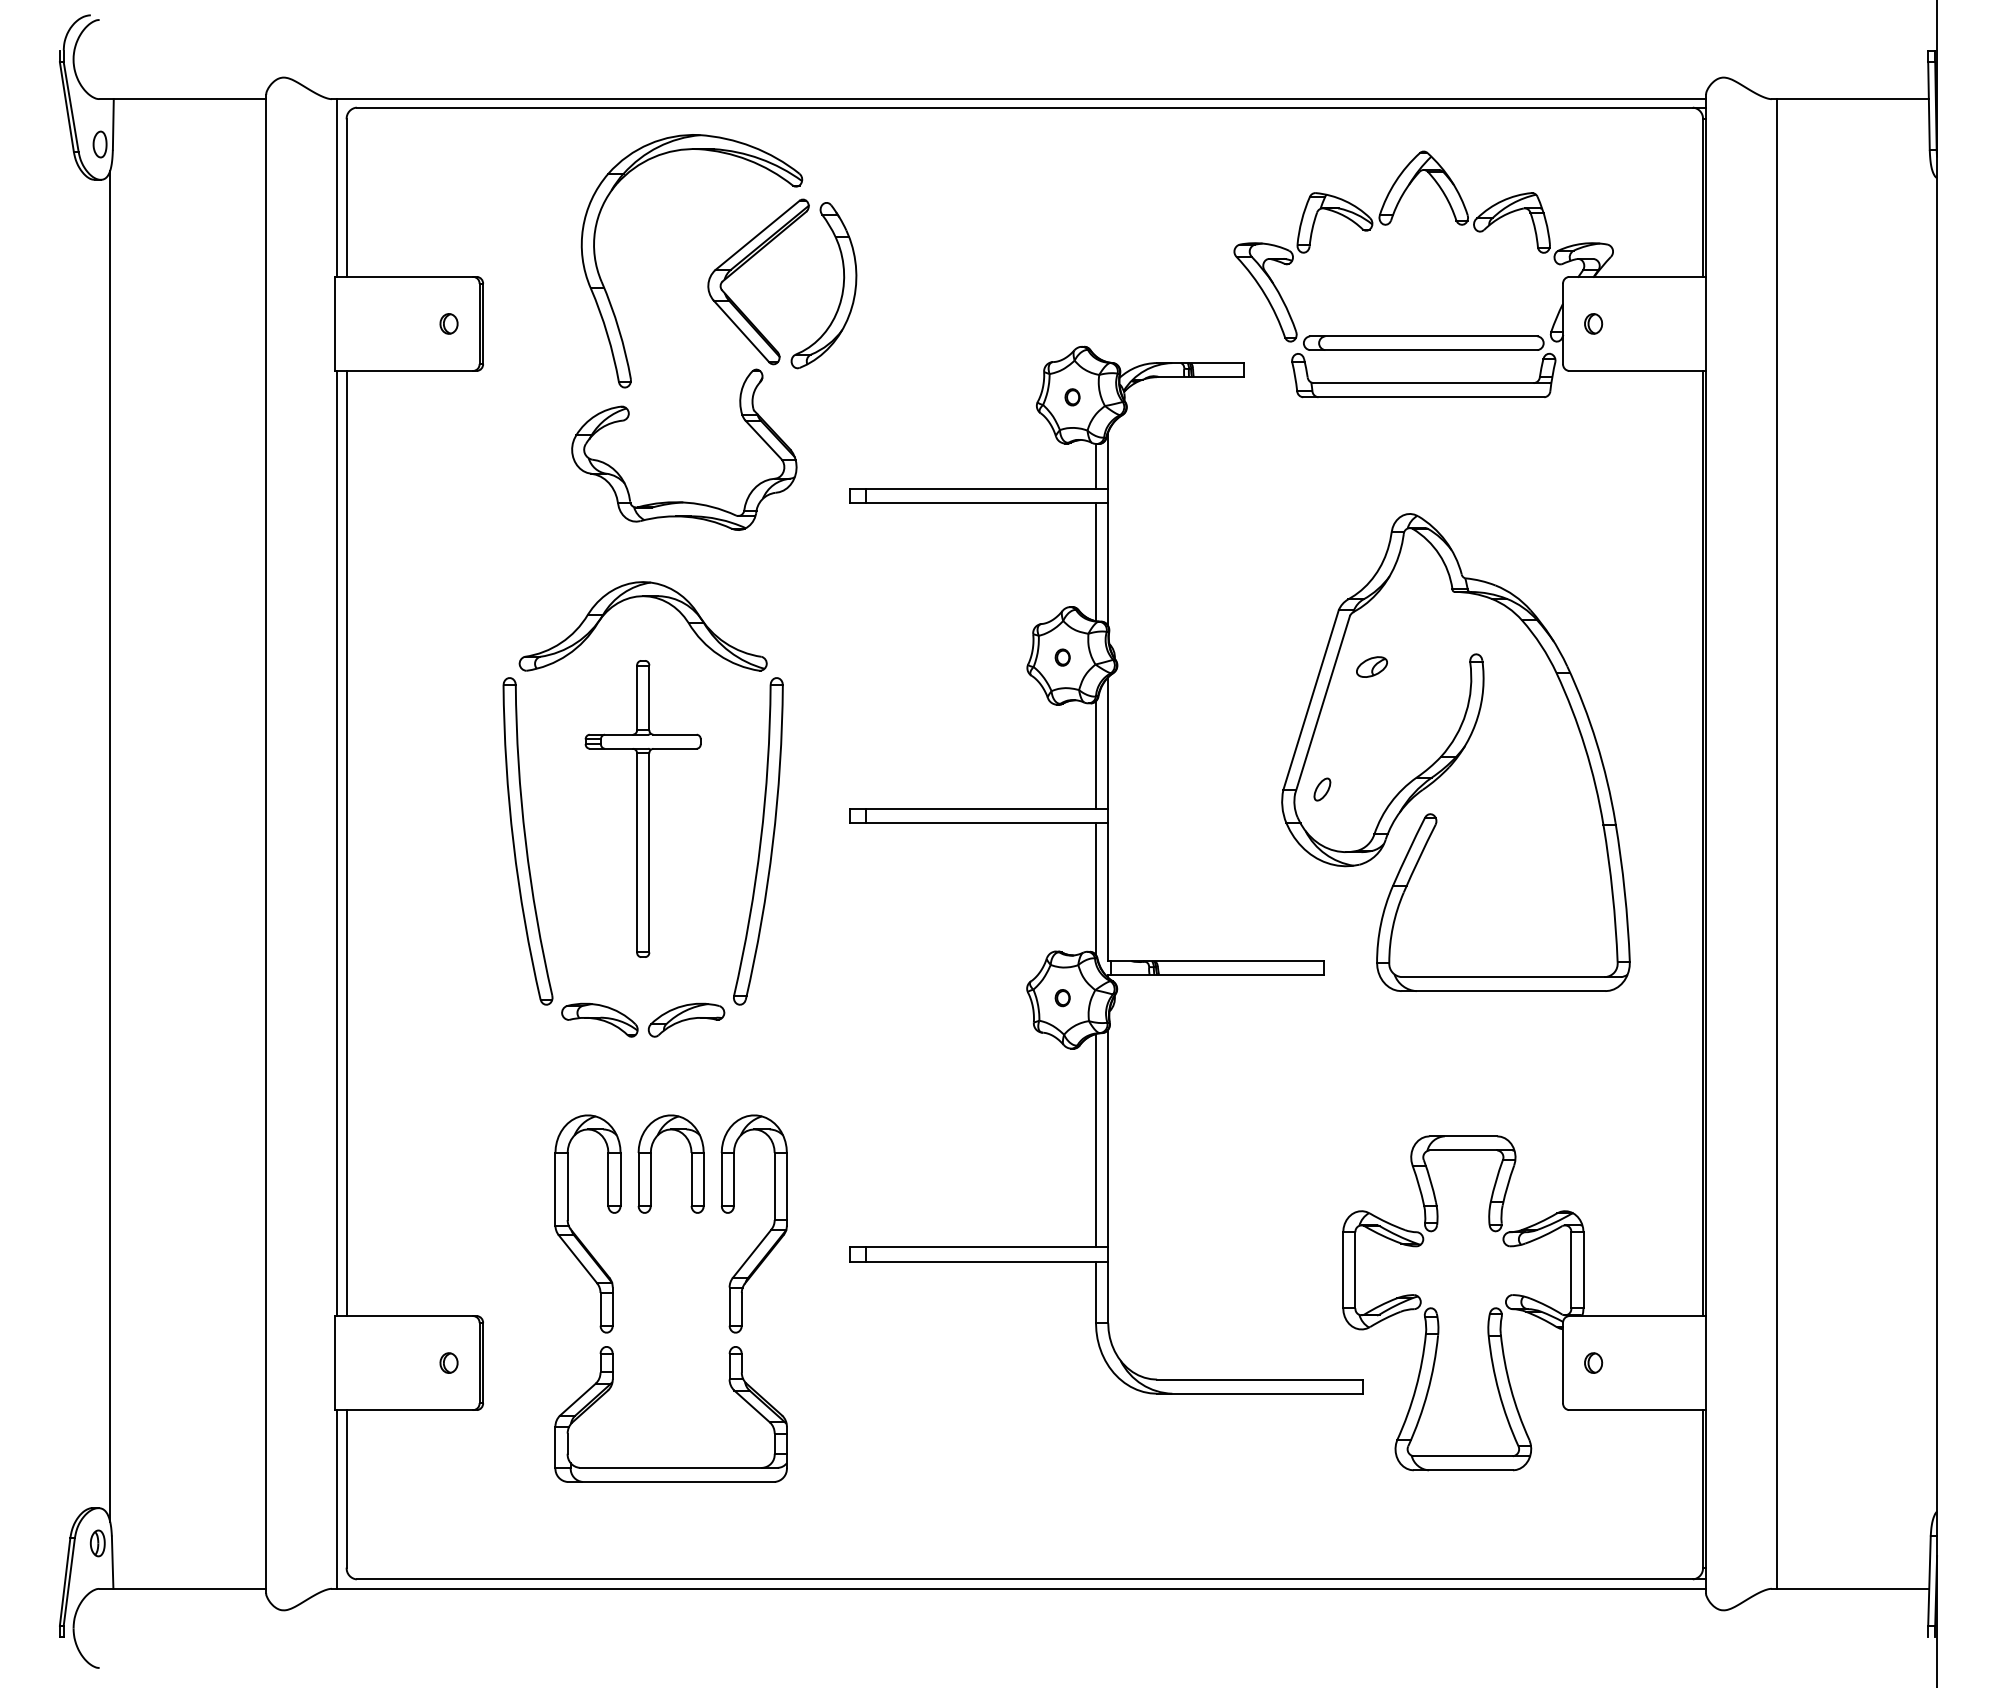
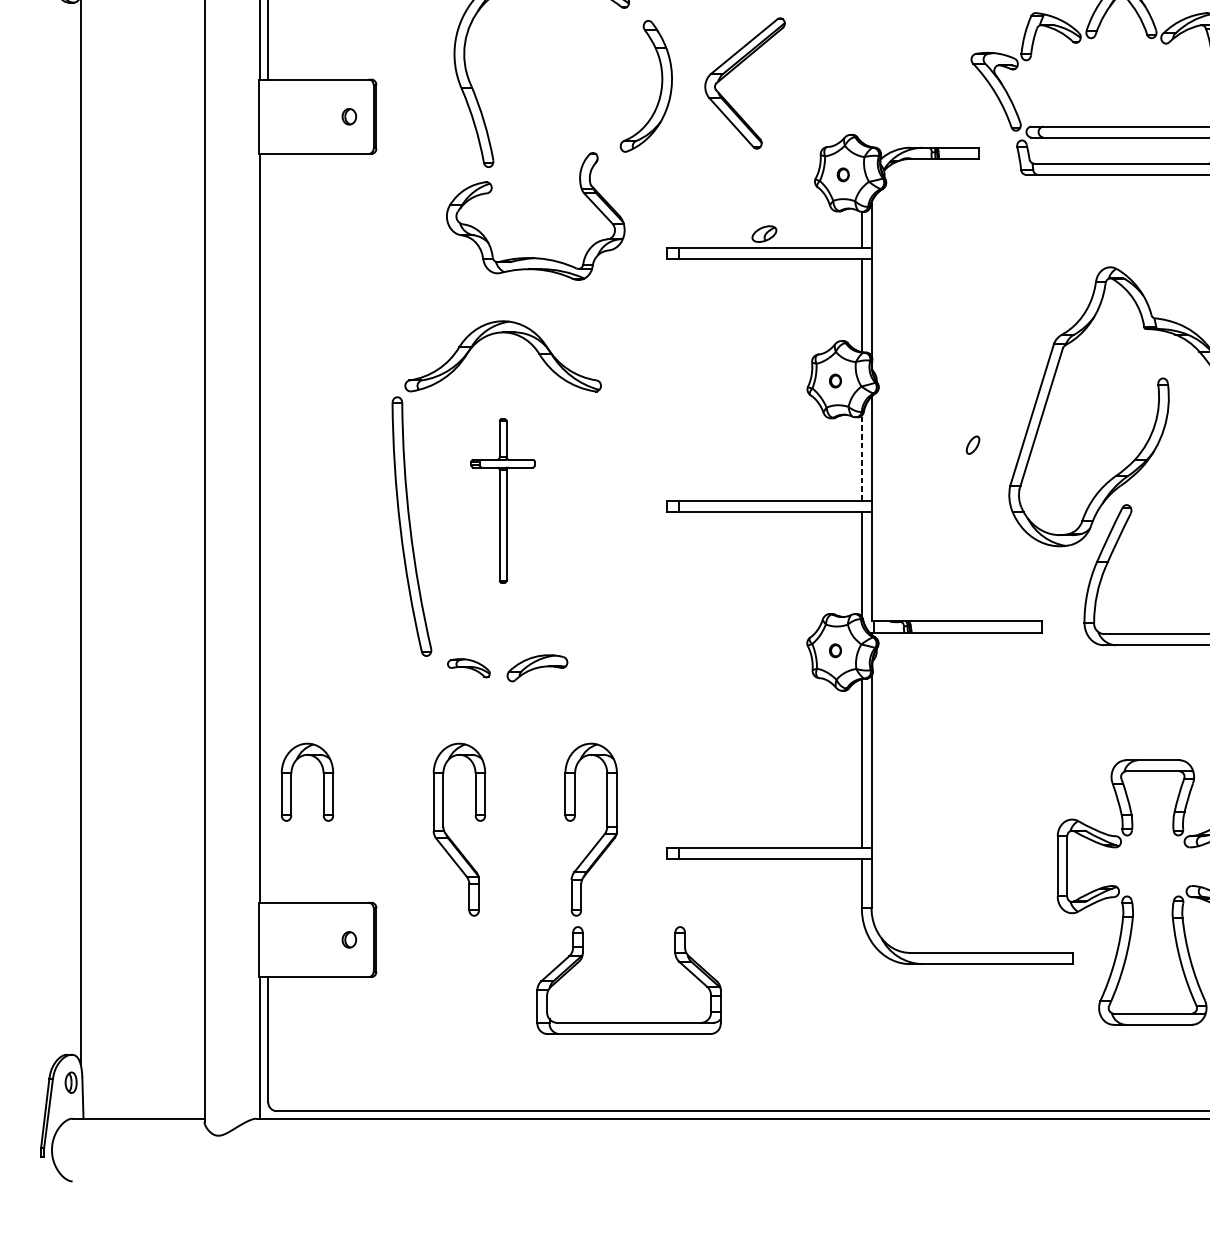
part: (743, 265) -> (733, 70), moved
part: (1371, 666) -> (764, 233), moved
line: (1095, 754) -> (861, 457), solid -> dashed
part: (1322, 789) -> (973, 445), moved
part: (642, 808) -> (502, 500), size x0.7
part: (758, 841) -> (594, 526), removed
line: (346, 843) -> (268, 528), removed
part: (599, 1019) -> (468, 667), size x0.7
part: (651, 1163) -> (291, 781), moved
part: (670, 1467) -> (628, 1022), moved

